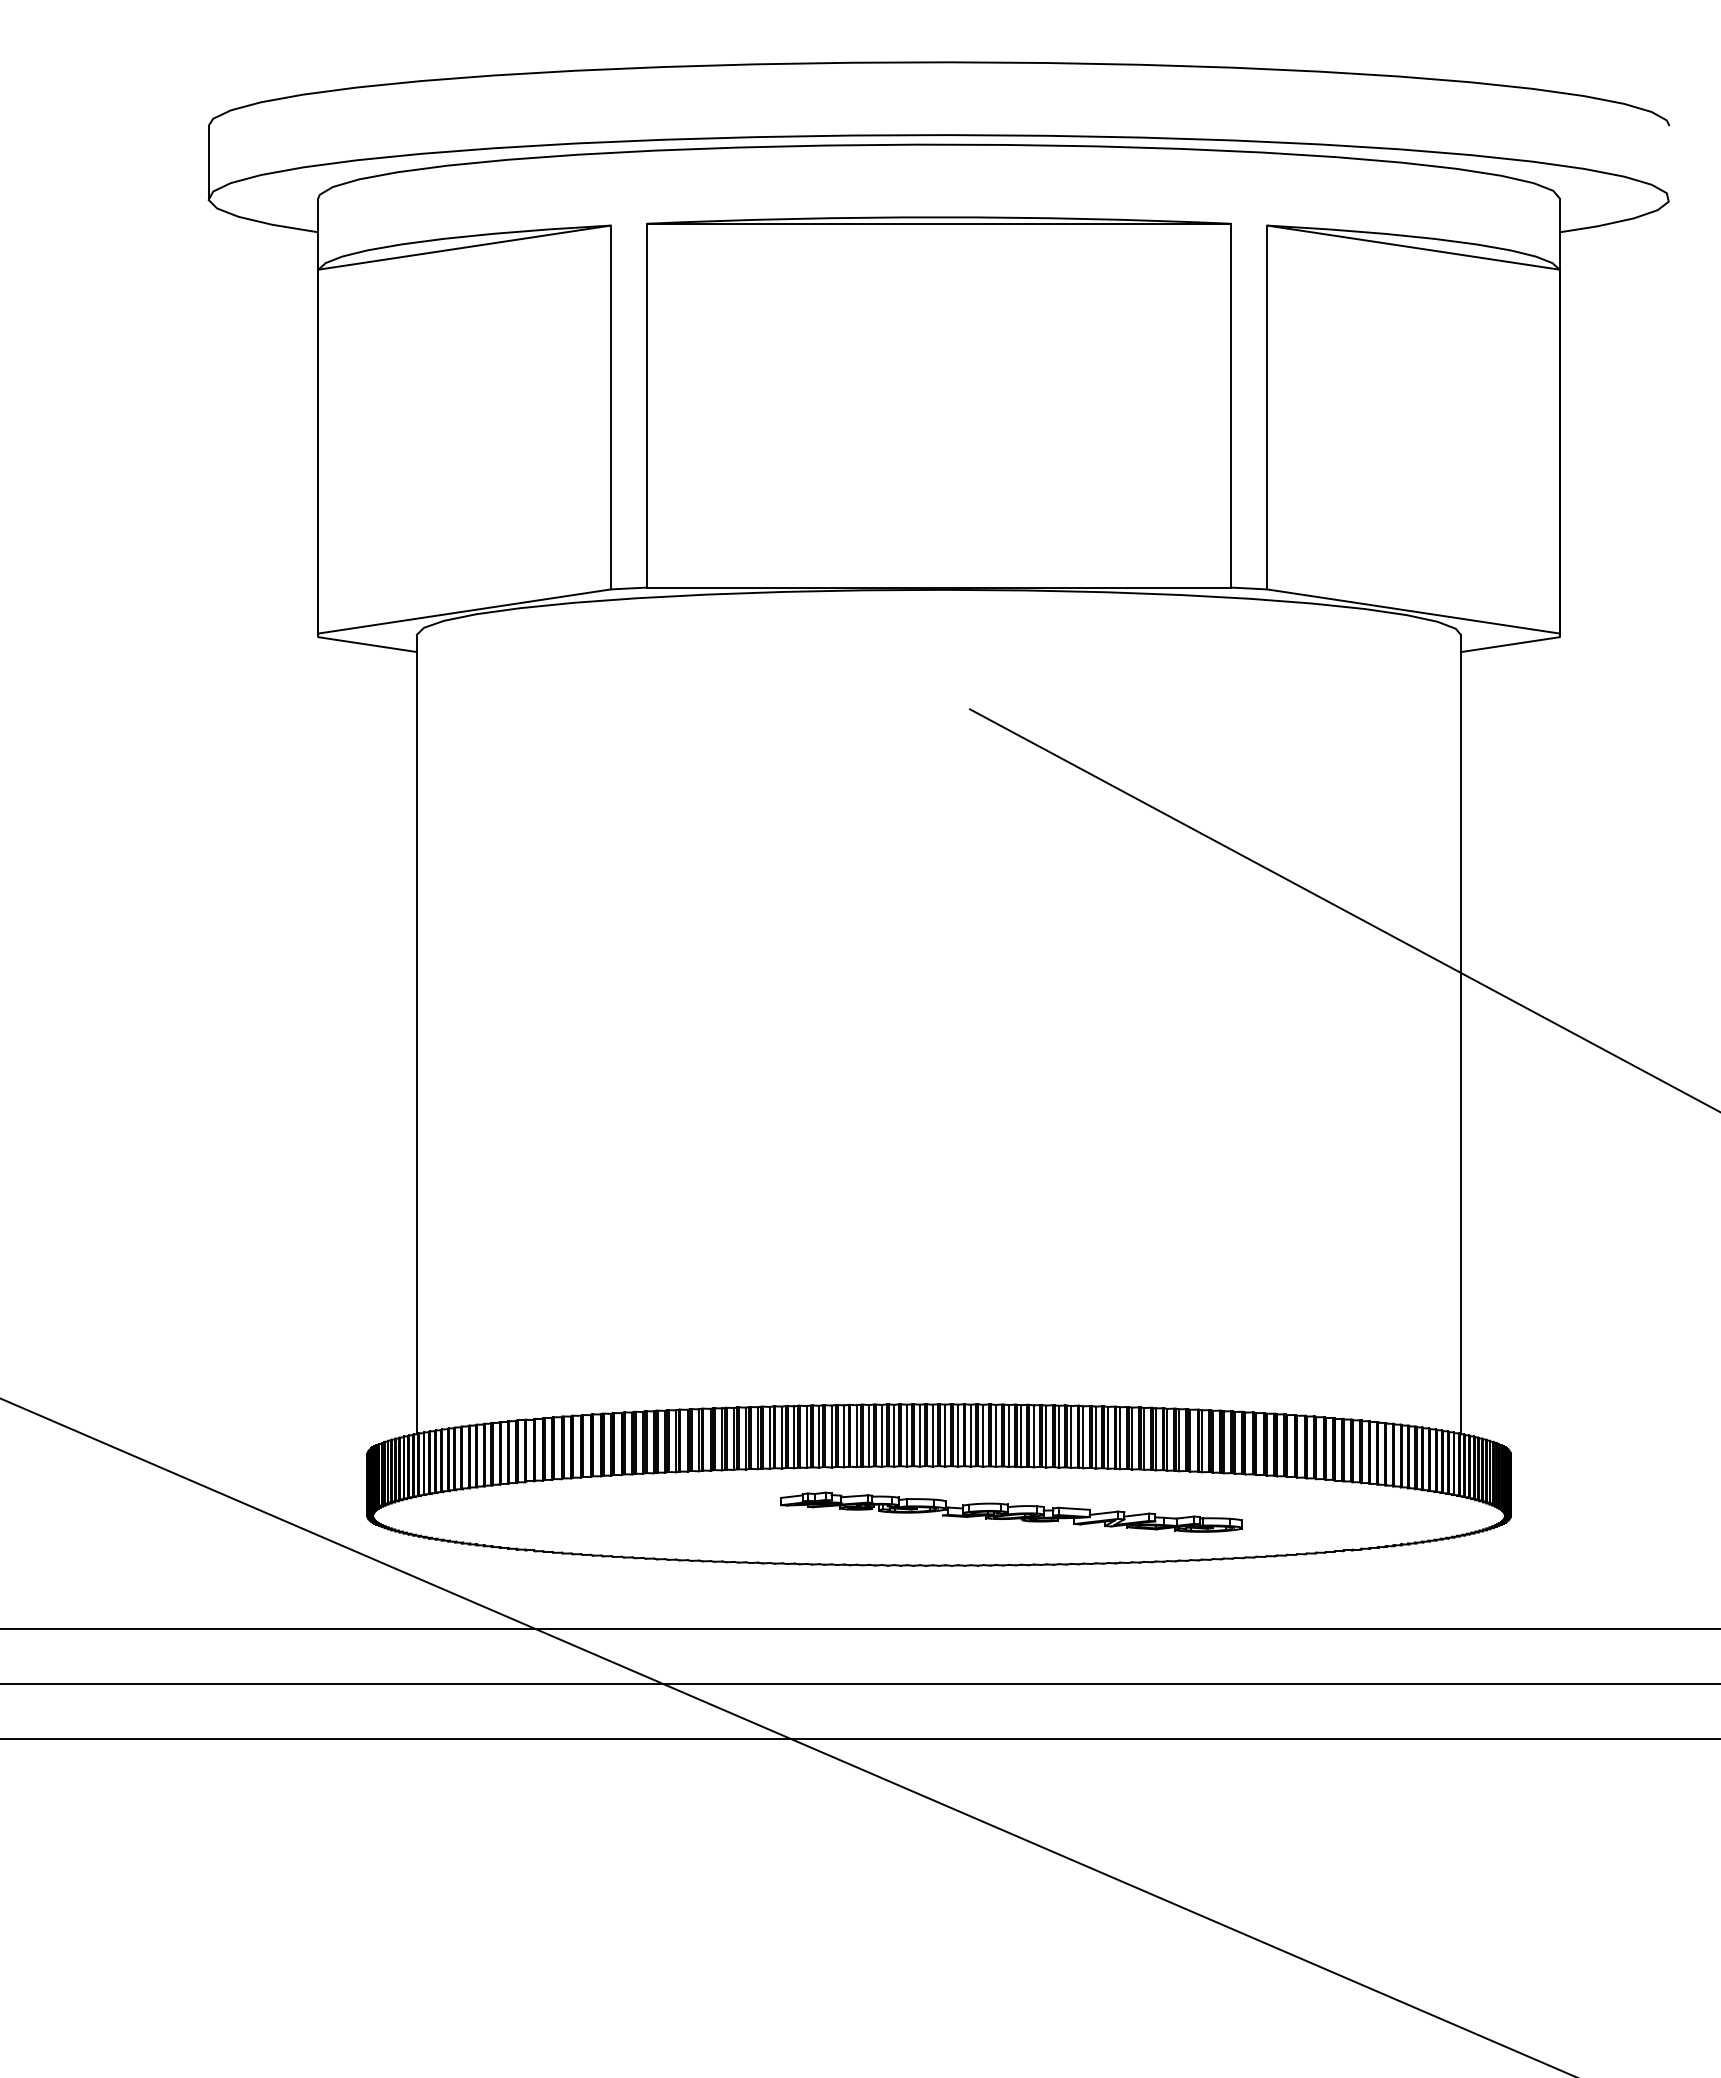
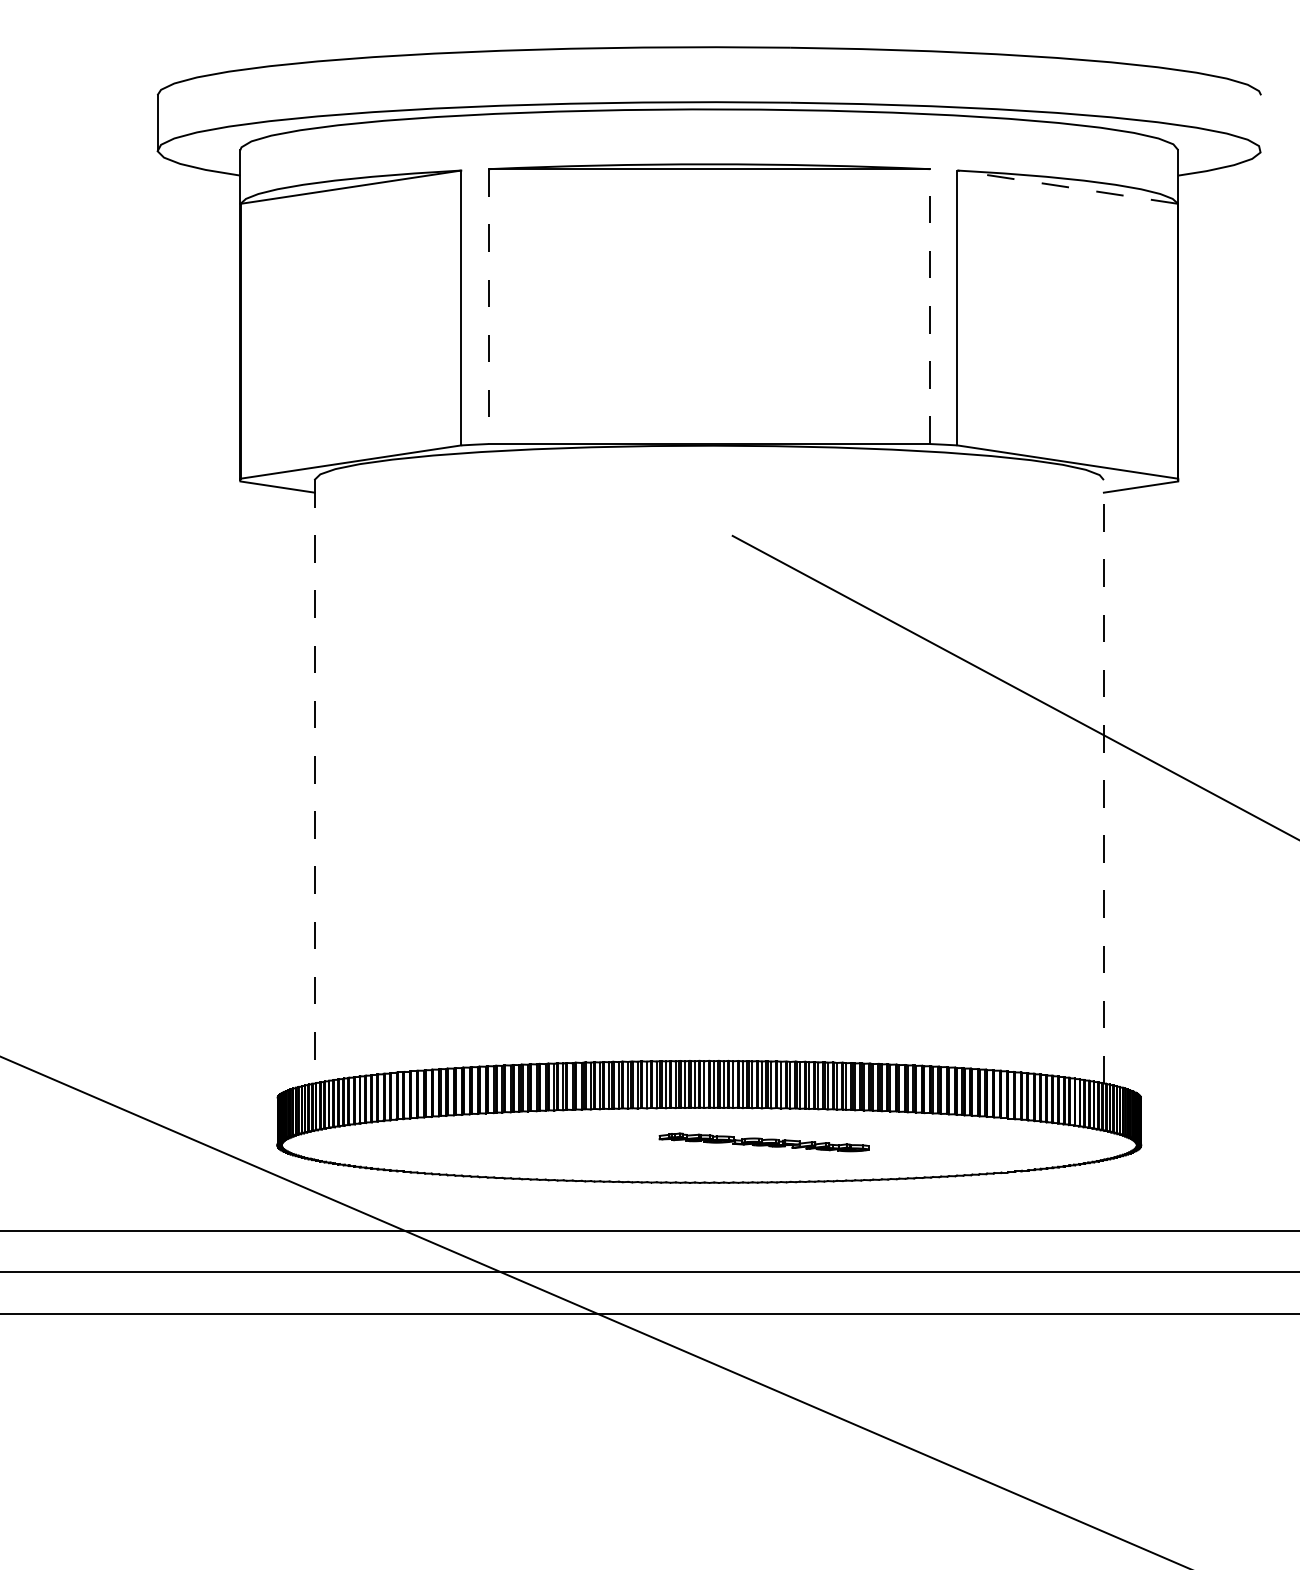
line: (1413, 247) -> (1067, 187), solid -> dashed
line: (646, 405) -> (488, 306), solid -> dashed
line: (1231, 405) -> (930, 306), solid -> dashed
line: (1461, 1034) -> (1103, 781), solid -> dashed
line: (416, 1035) -> (314, 782), solid -> dashed
part: (1011, 1511) -> (764, 1141), size x0.6

